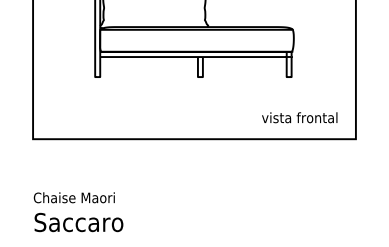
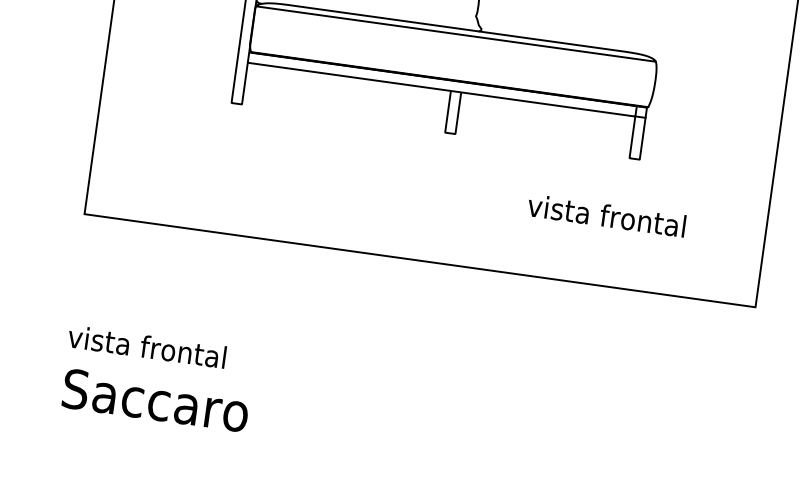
text: (299, 117) -> (606, 215), moved
text: (73, 197) -> (151, 346), Chaise Maori -> vista frontal

